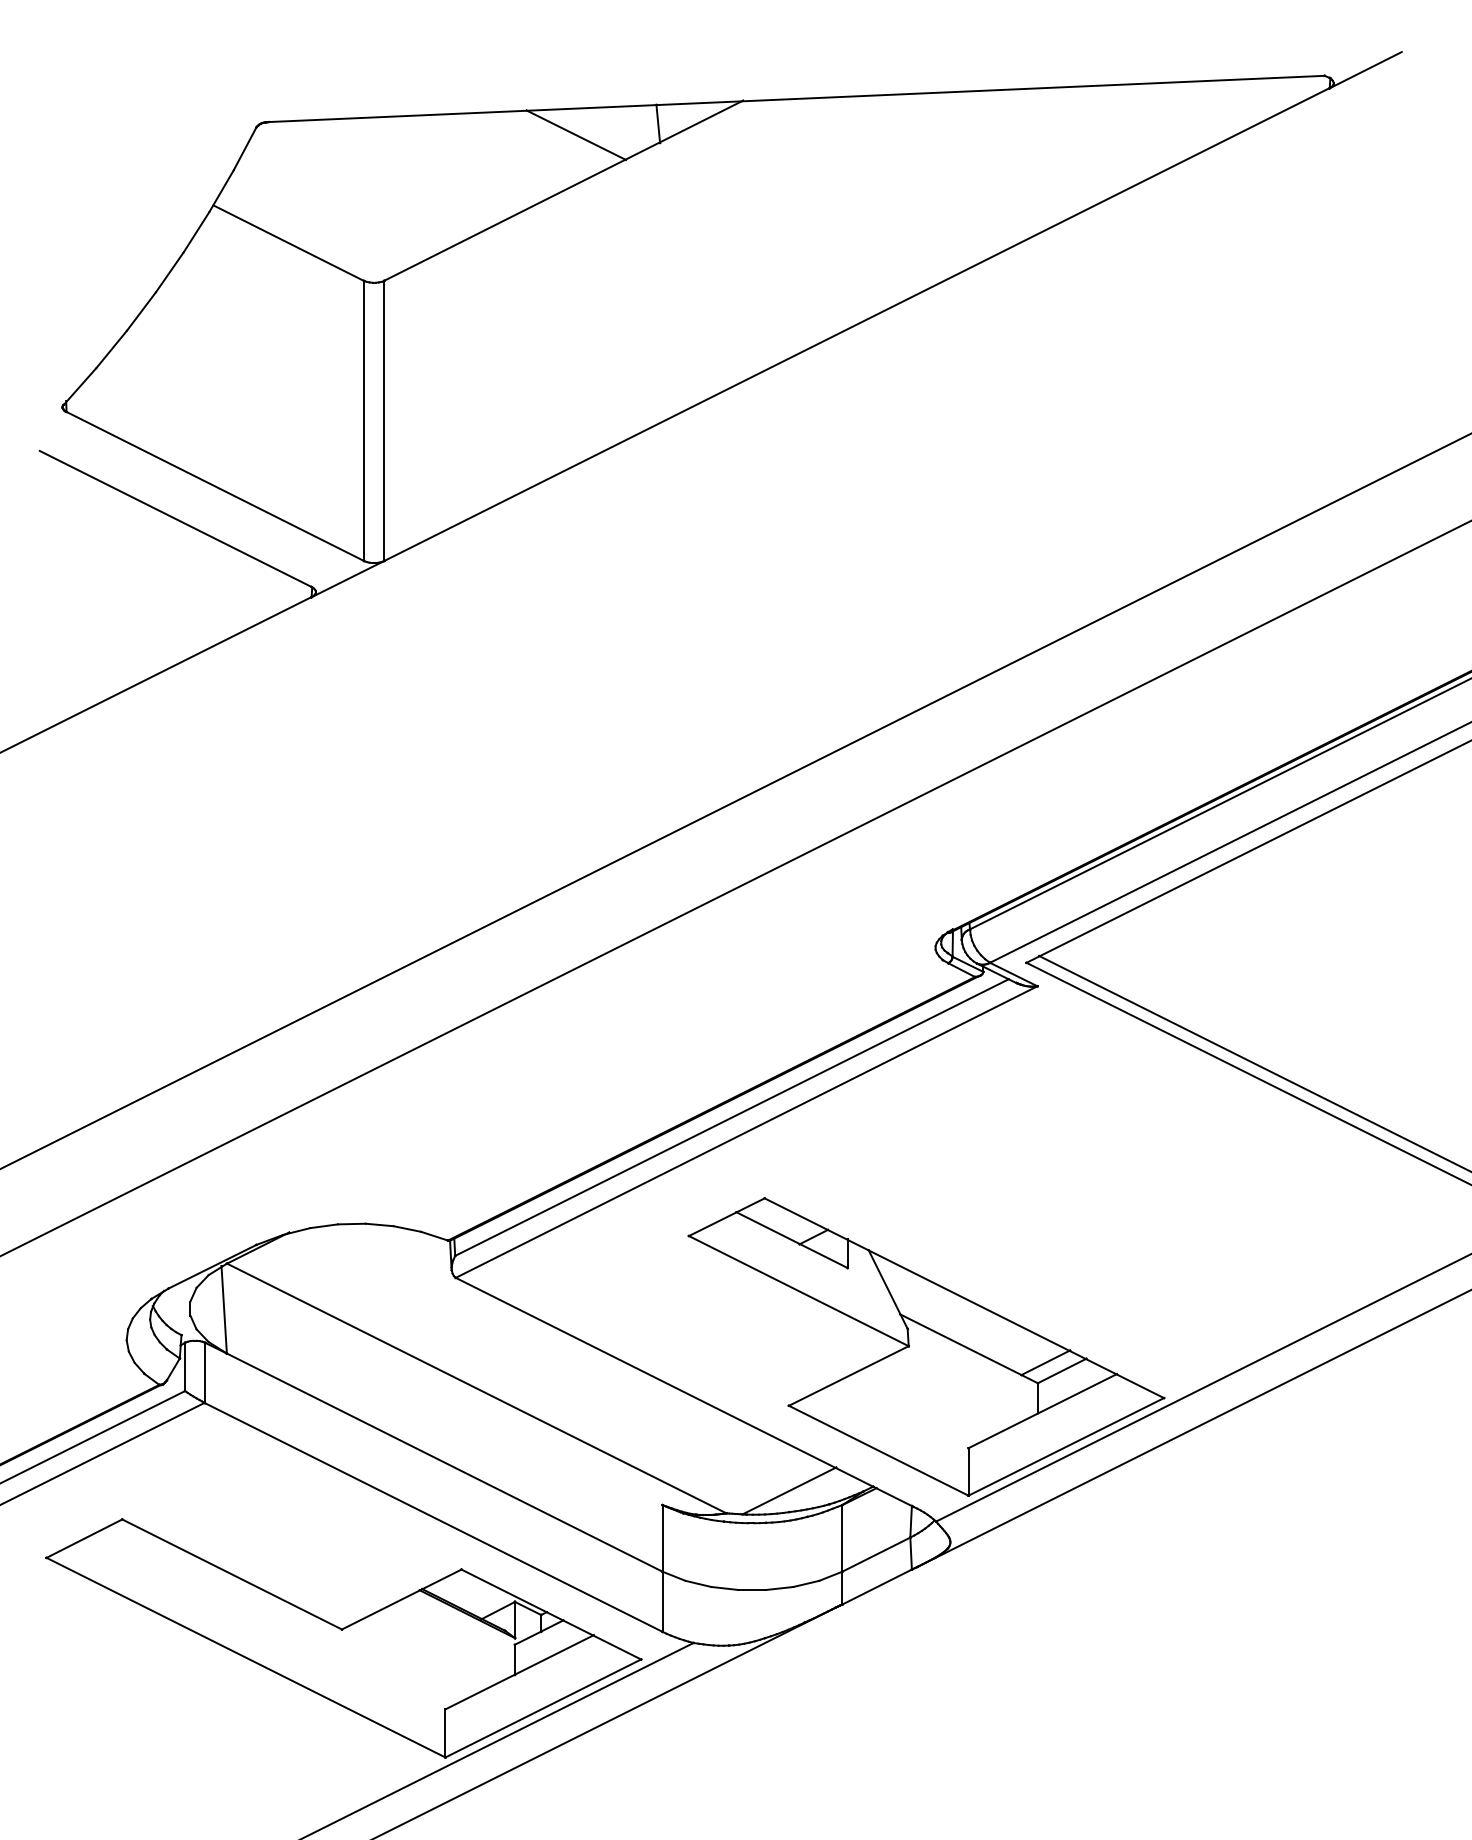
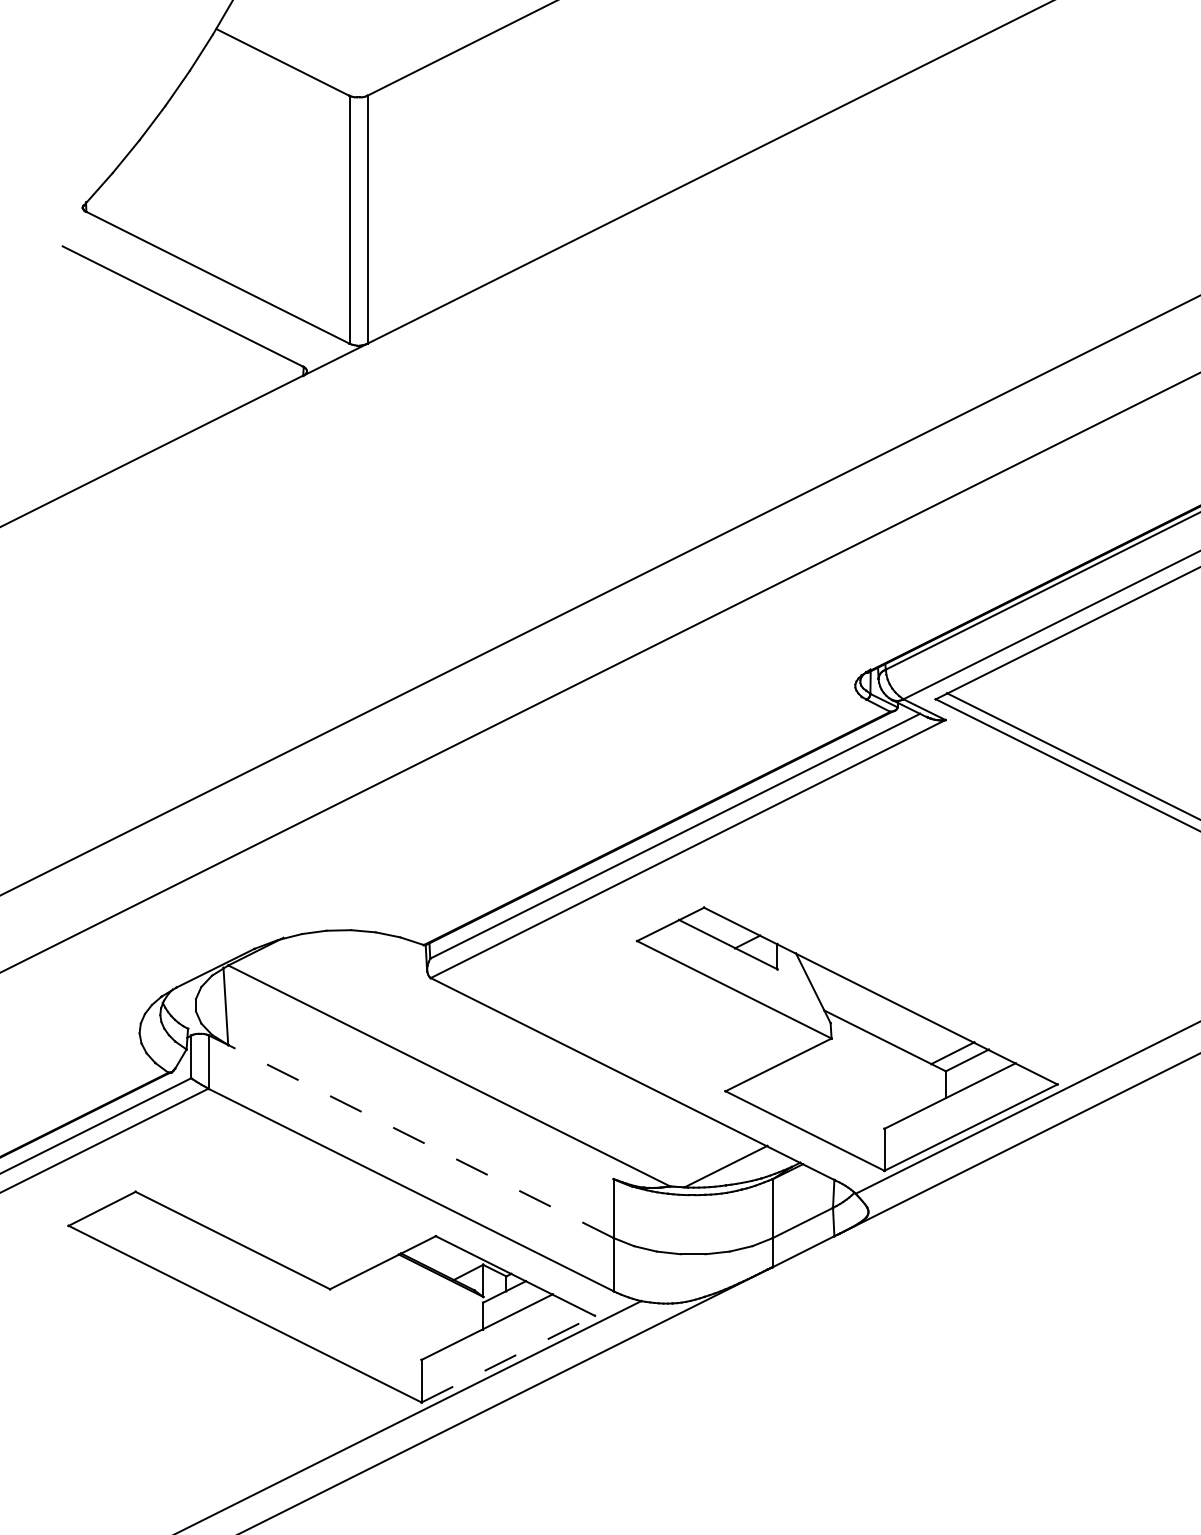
line: (444, 1462) -> (420, 1141), solid -> dashed
line: (543, 1708) -> (508, 1359), solid -> dashed

